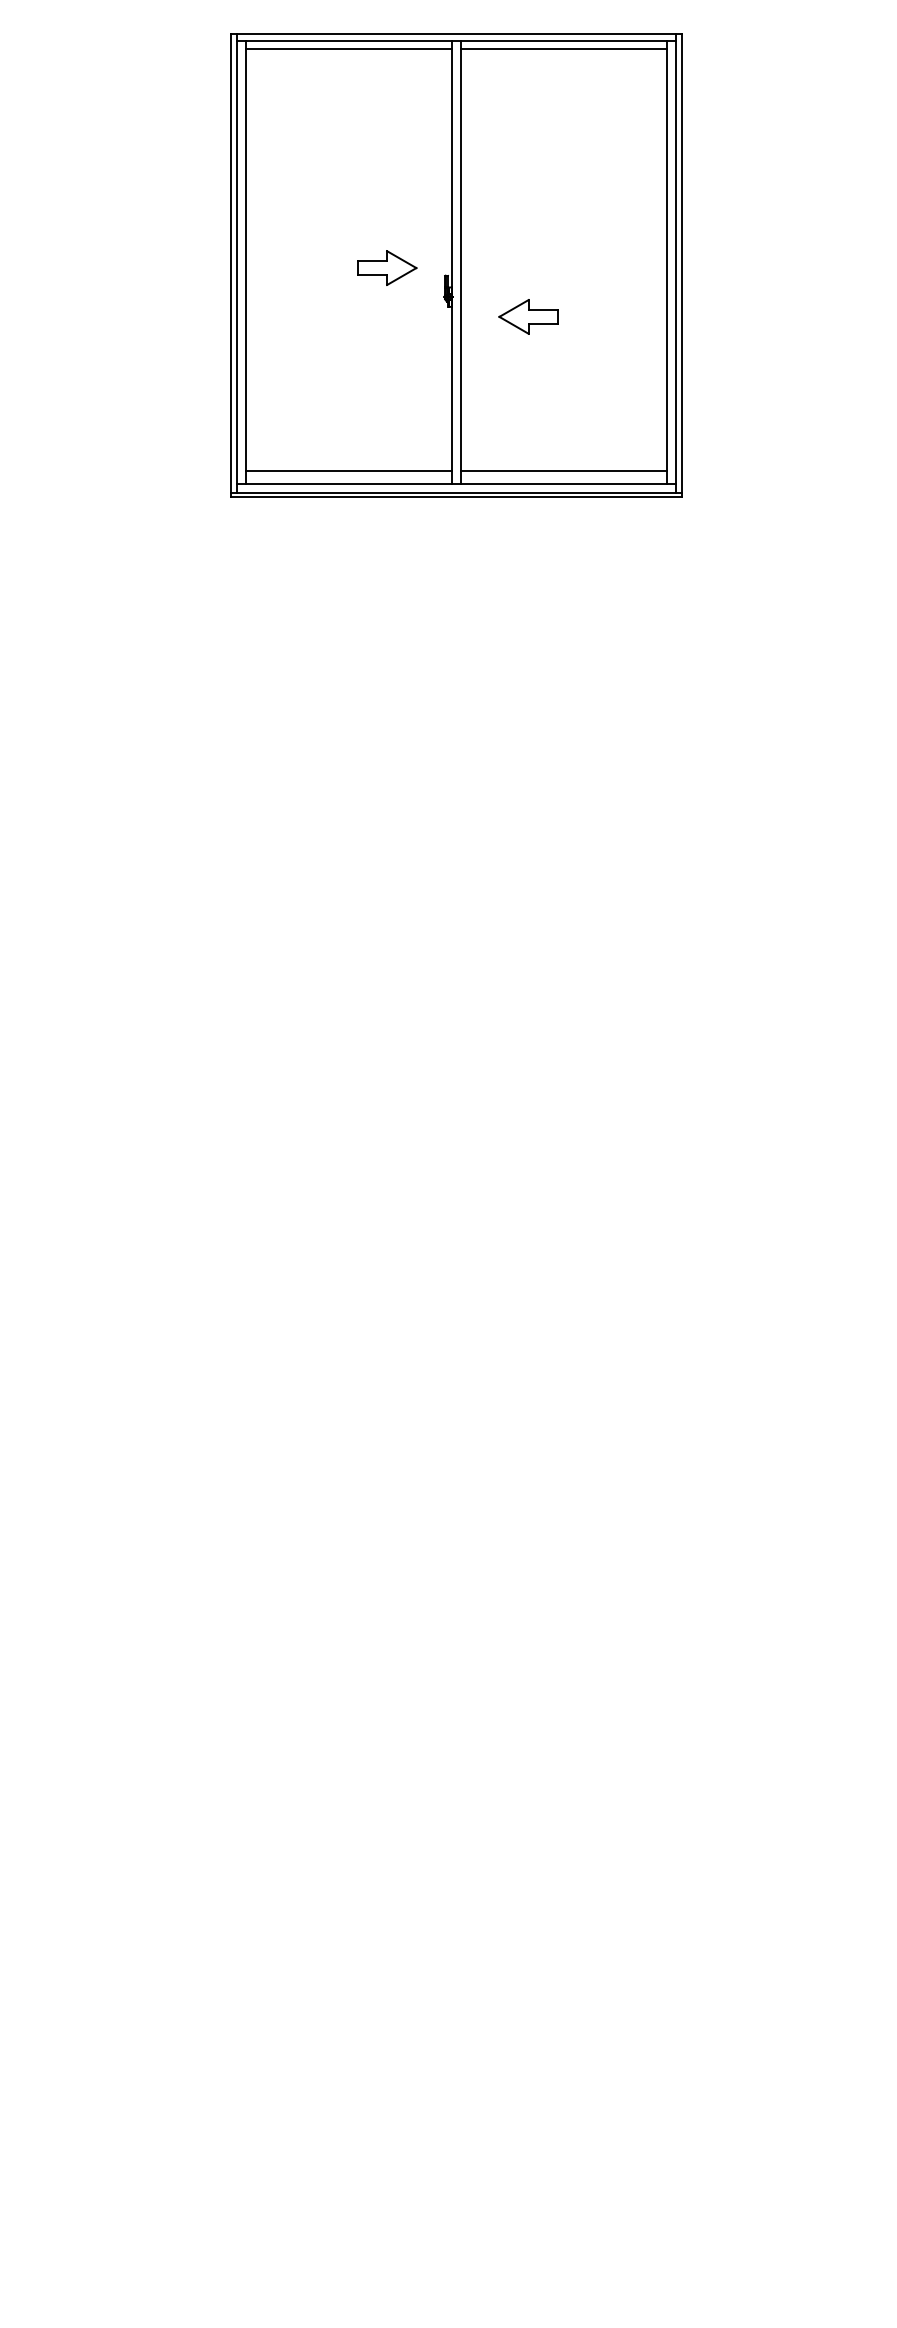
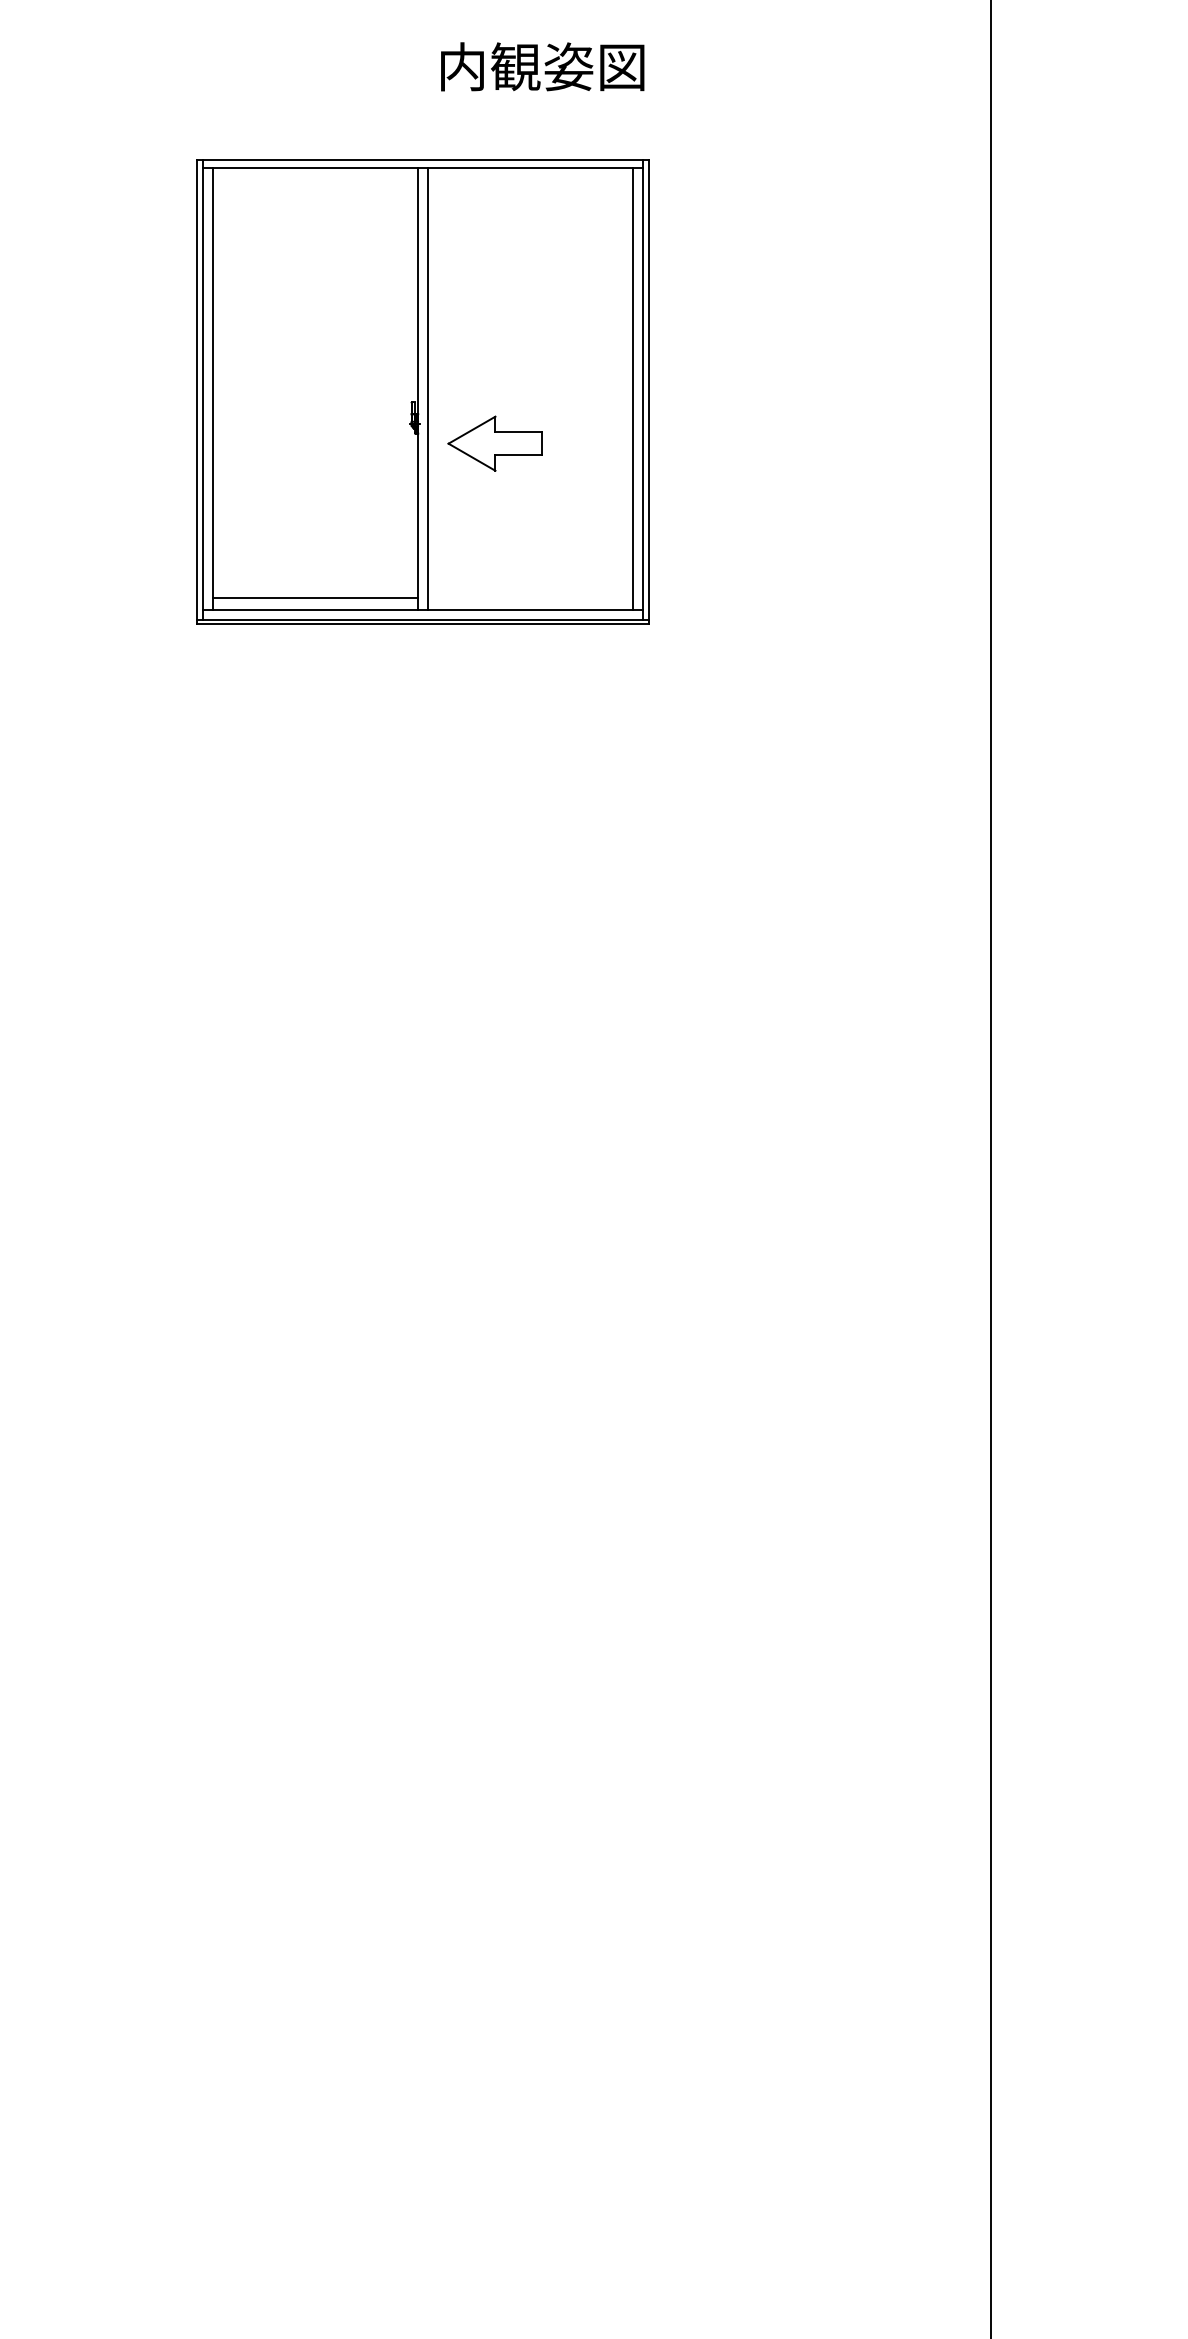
line: (348, 49) -> (315, 176), removed
line: (563, 49) -> (530, 176), removed
part: (386, 267) -> (353, 394), removed
part: (527, 316) -> (494, 443), size x1.6
line: (563, 471) -> (530, 598), removed

